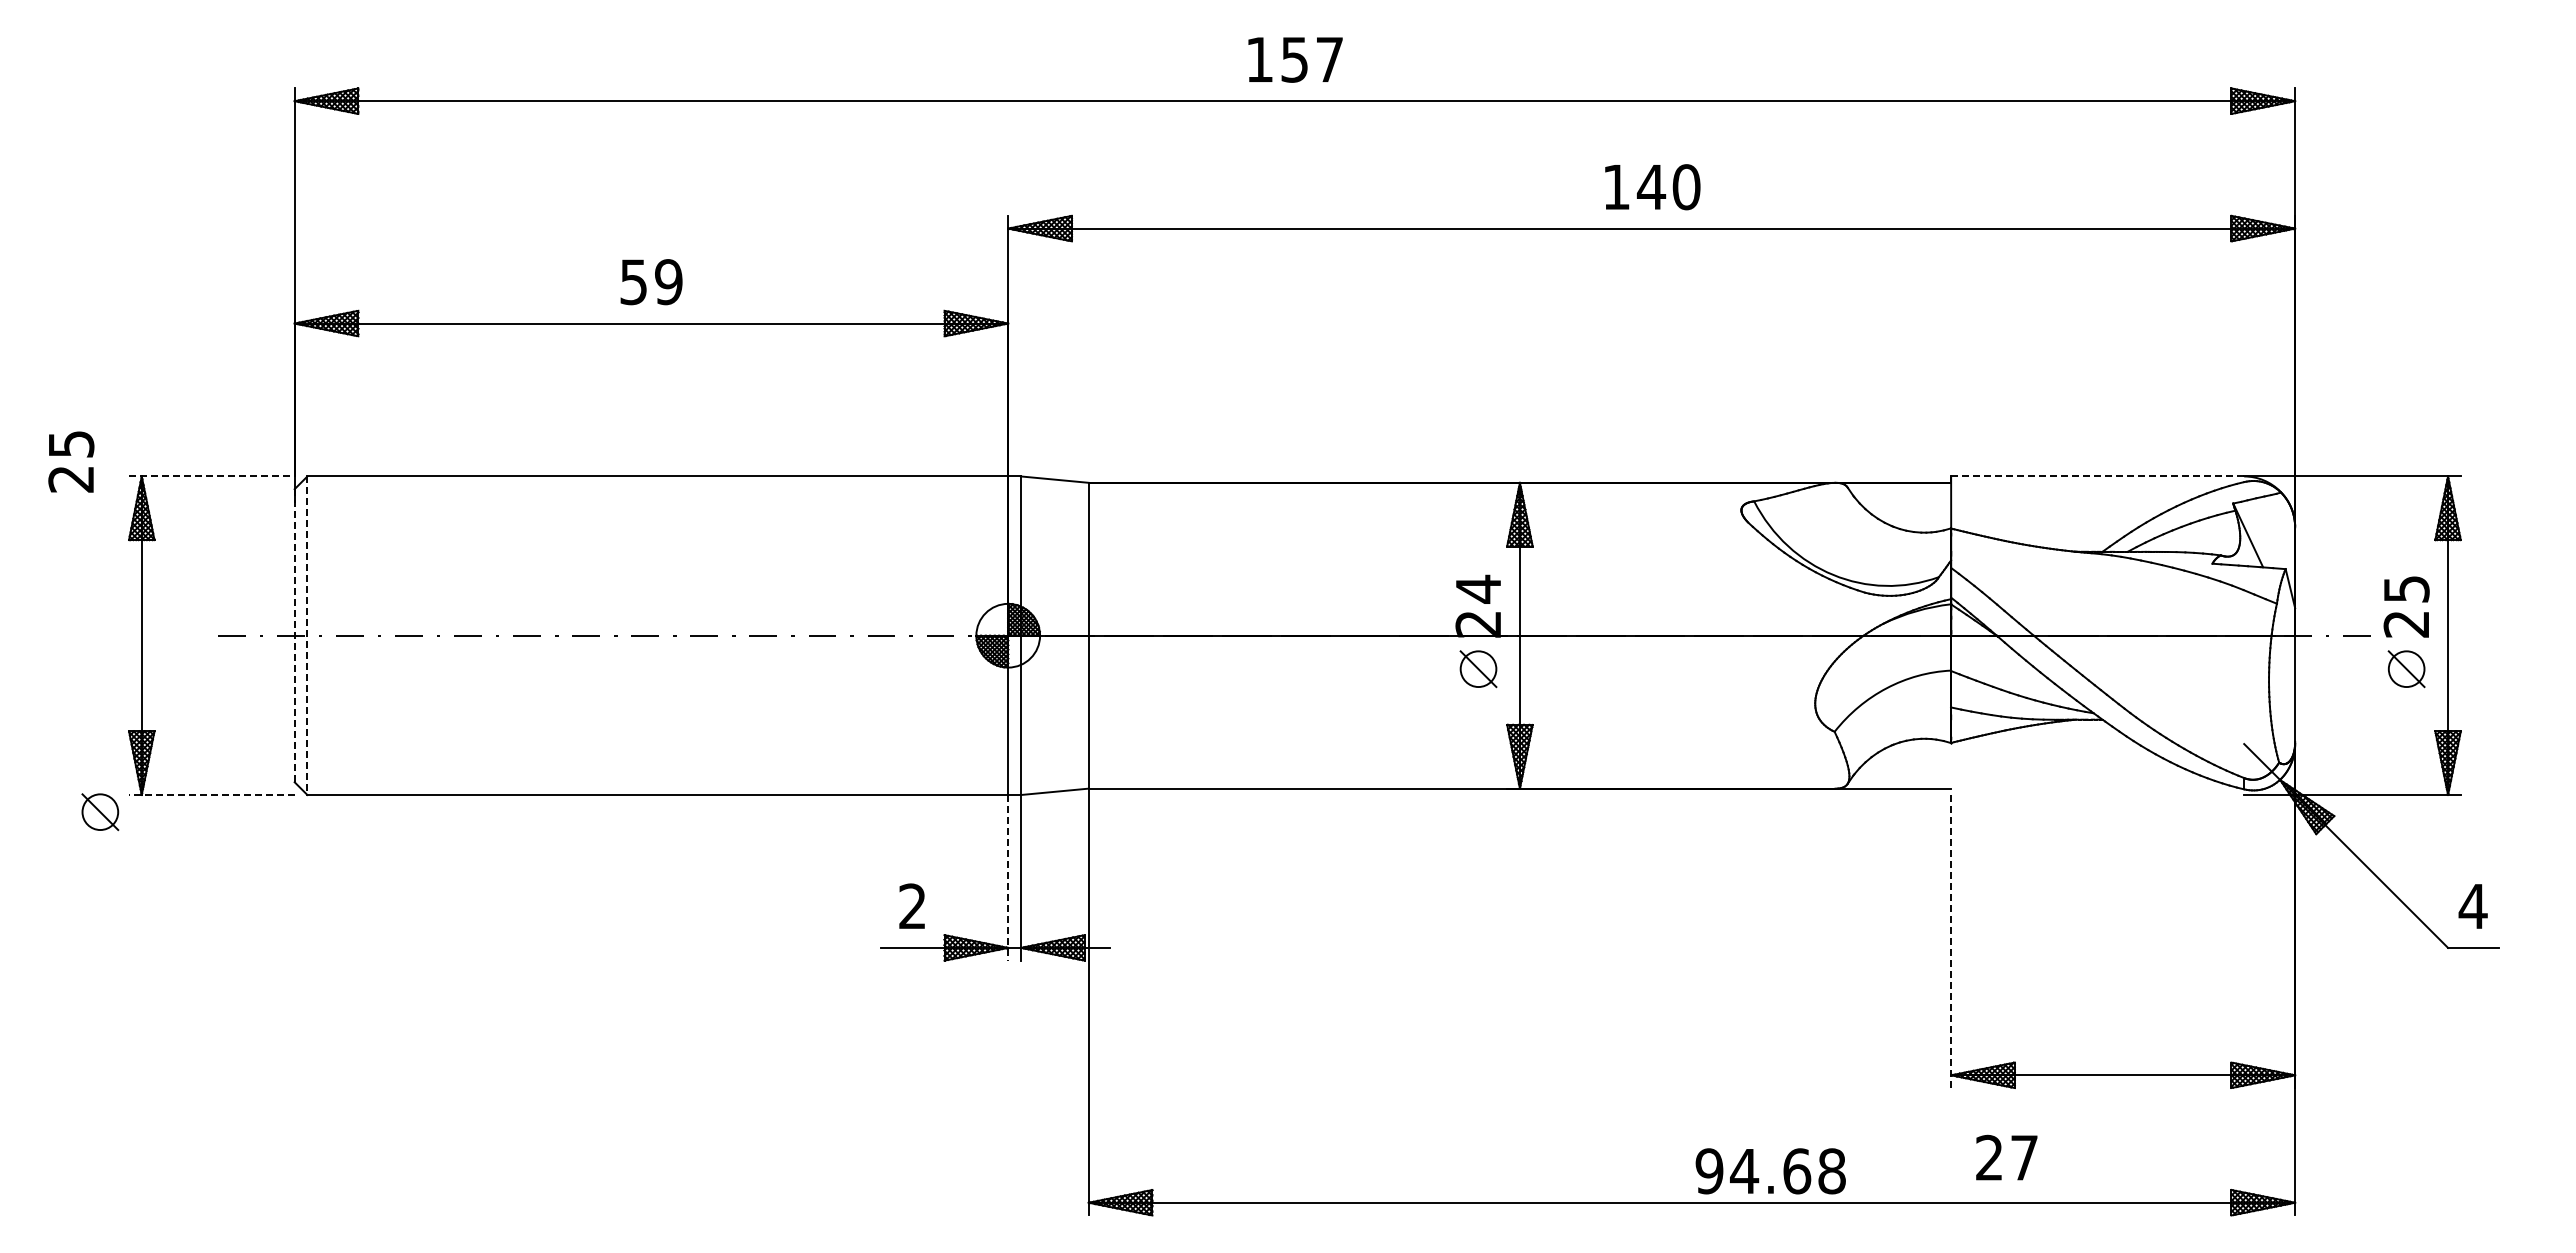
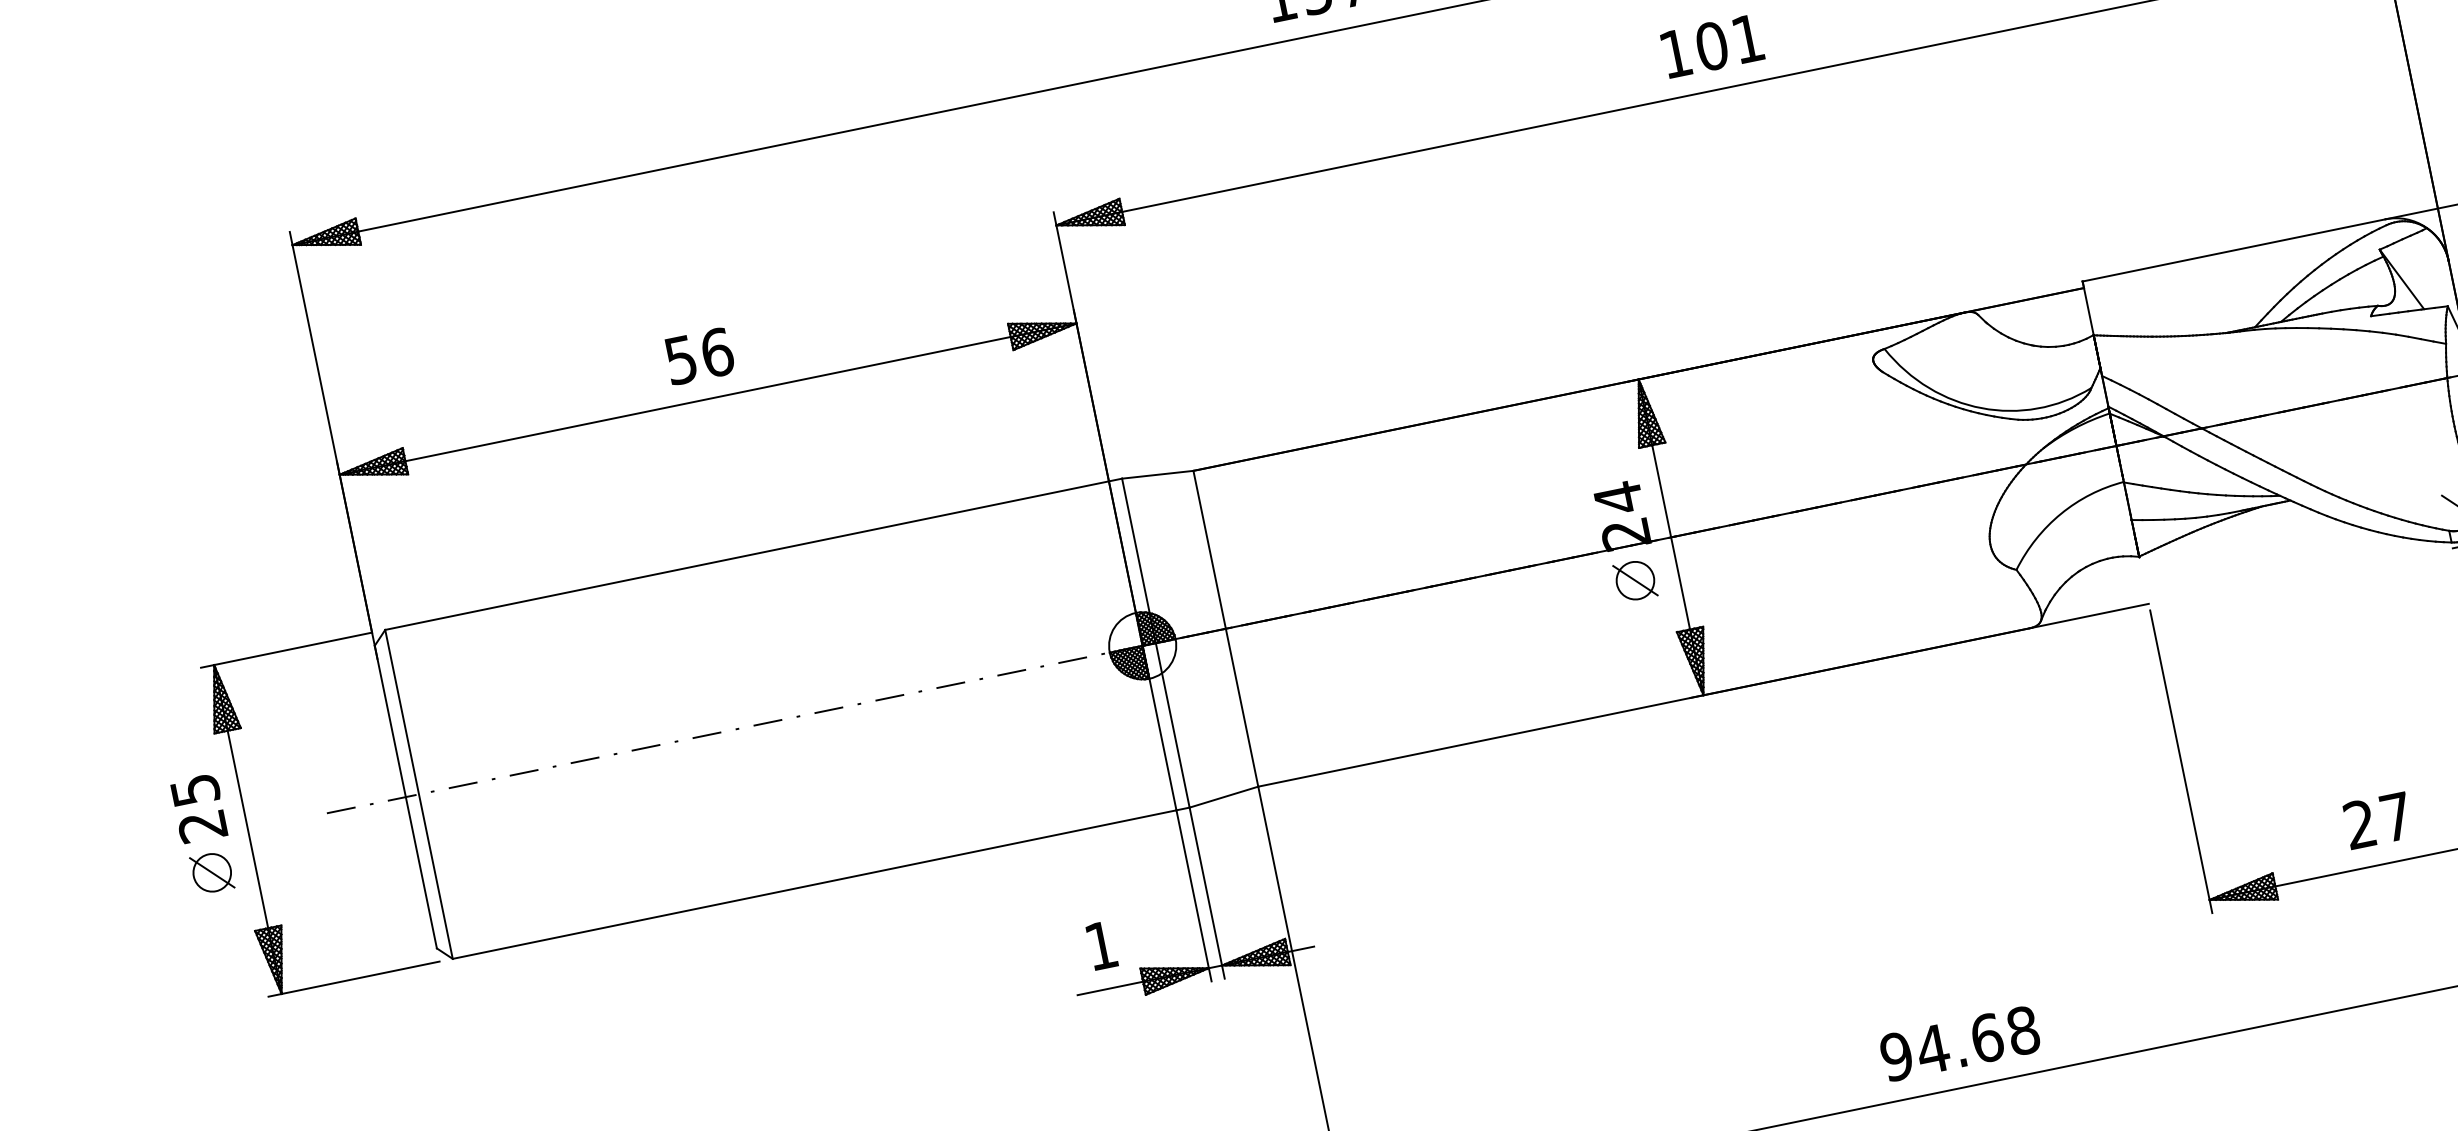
text: (1668, 187) -> (1729, 43), 140 -> 101
text: (668, 282) -> (717, 353), 59 -> 56
text: (71, 461) -> (199, 808), moved
line: (211, 476) -> (286, 650), dashed -> solid
line: (2097, 476) -> (2233, 250), dashed -> solid
line: (294, 635) -> (405, 796), dashed -> solid
line: (307, 636) -> (419, 795), dashed -> solid
line: (211, 795) -> (353, 979), dashed -> solid
part: (100, 812) -> (212, 873), moved
line: (1008, 877) -> (1194, 895), dashed -> solid
text: (912, 905) -> (1101, 944), 2 -> 1
line: (1951, 941) -> (2181, 761), dashed -> solid
text: (2006, 1157) -> (2377, 820), moved
text: (1770, 1171) -> (1959, 1043), moved

